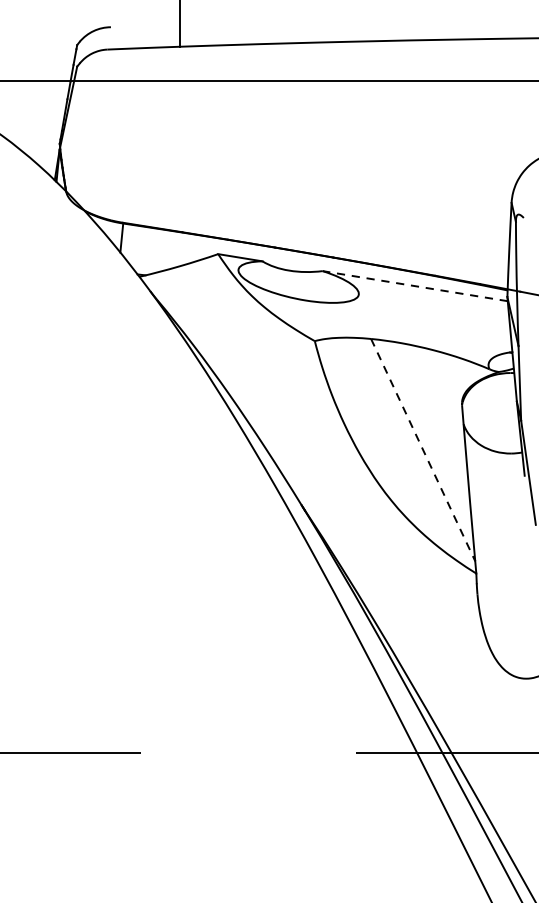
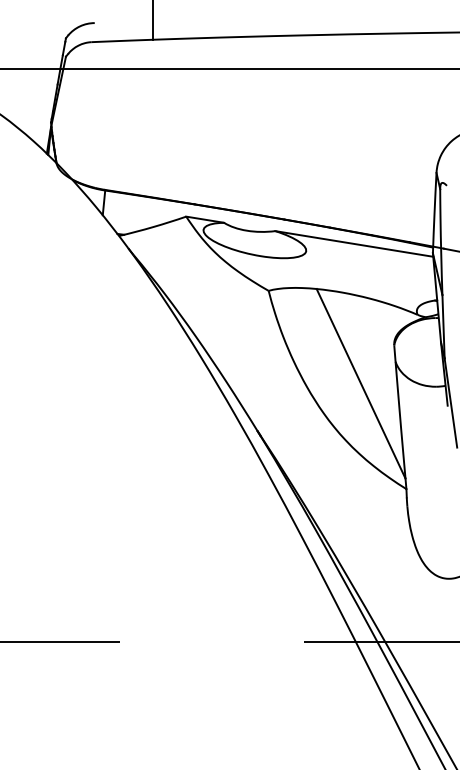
line: (415, 285) -> (354, 243), dashed -> solid
line: (423, 449) -> (361, 383), dashed -> solid

